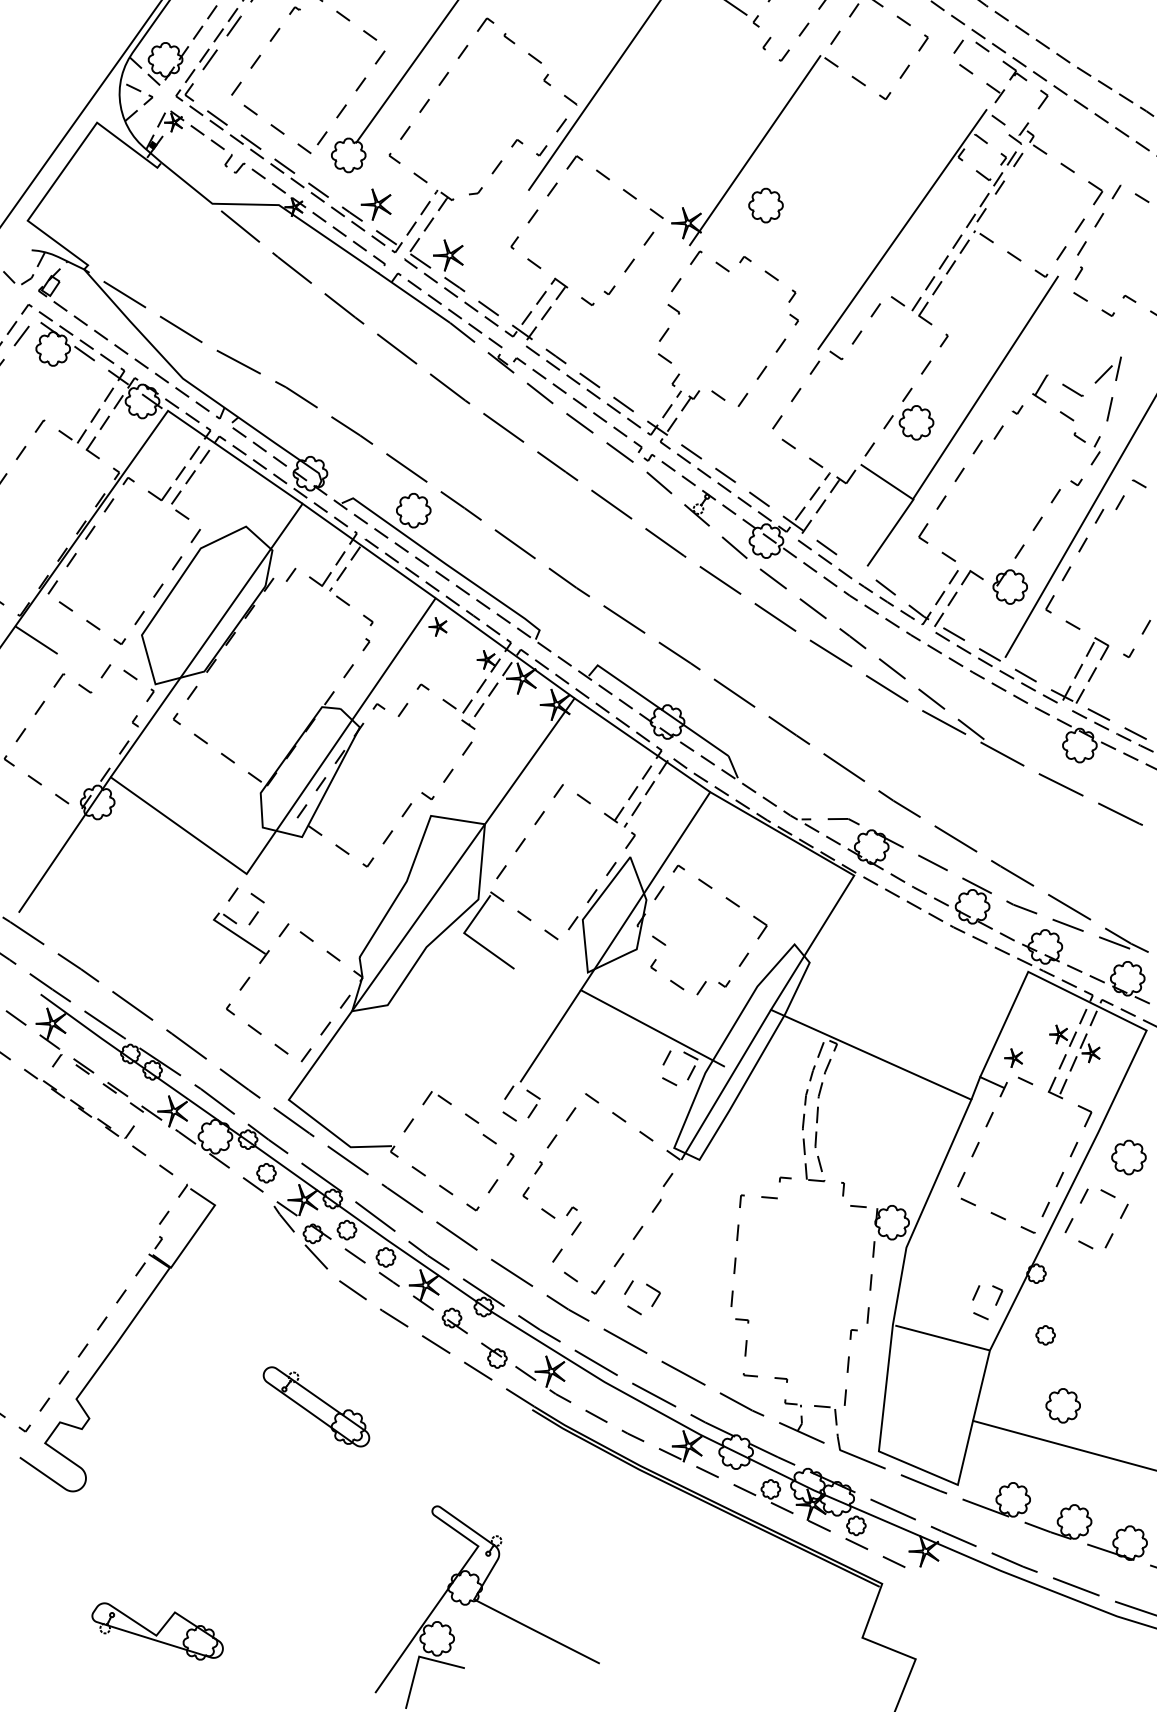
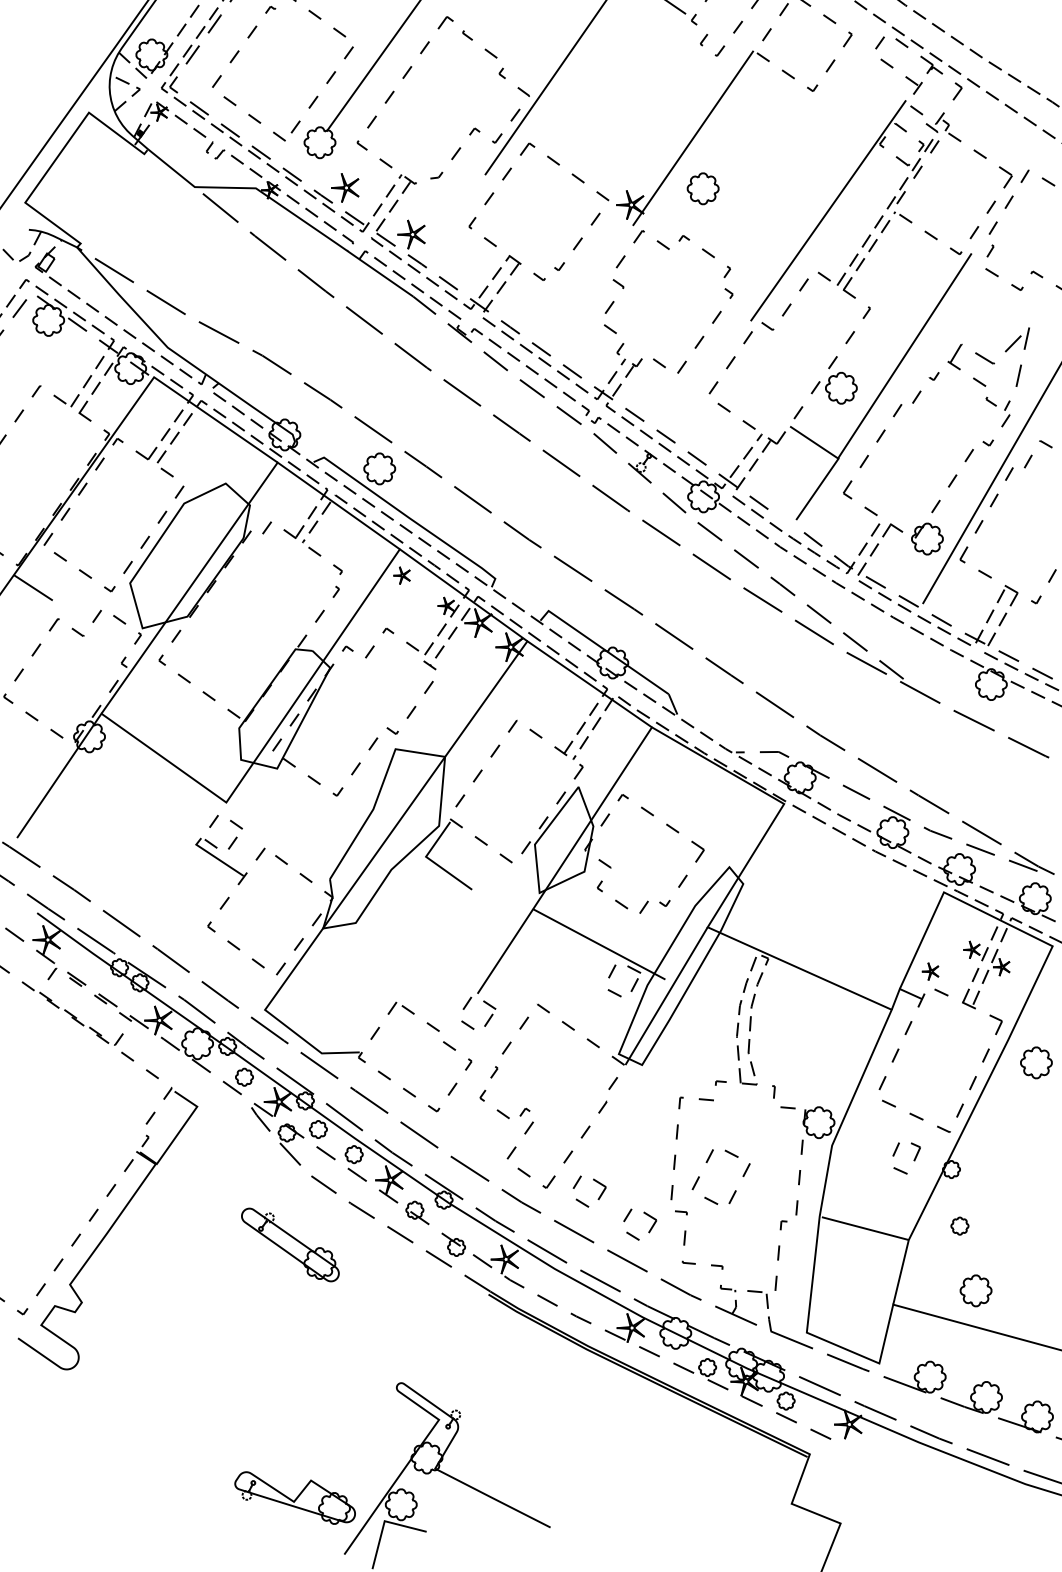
part: (1081, 1203) -> (707, 1162), moved
part: (995, 1303) -> (913, 1159), moved
part: (707, 1339) -> (649, 1229), added
part: (316, 1406) -> (290, 1244), moved
part: (157, 1631) -> (295, 1498), moved

